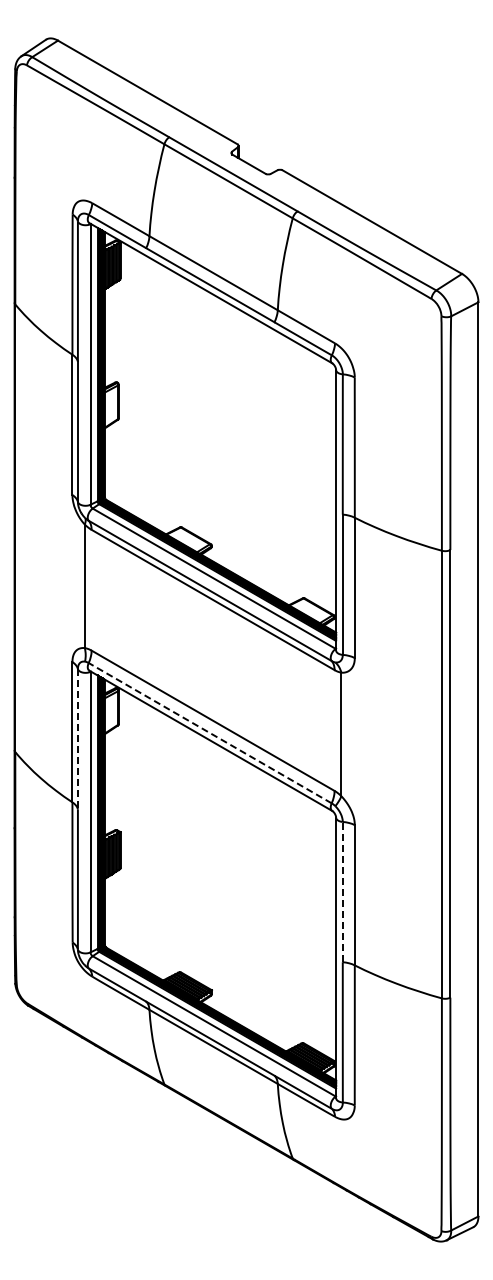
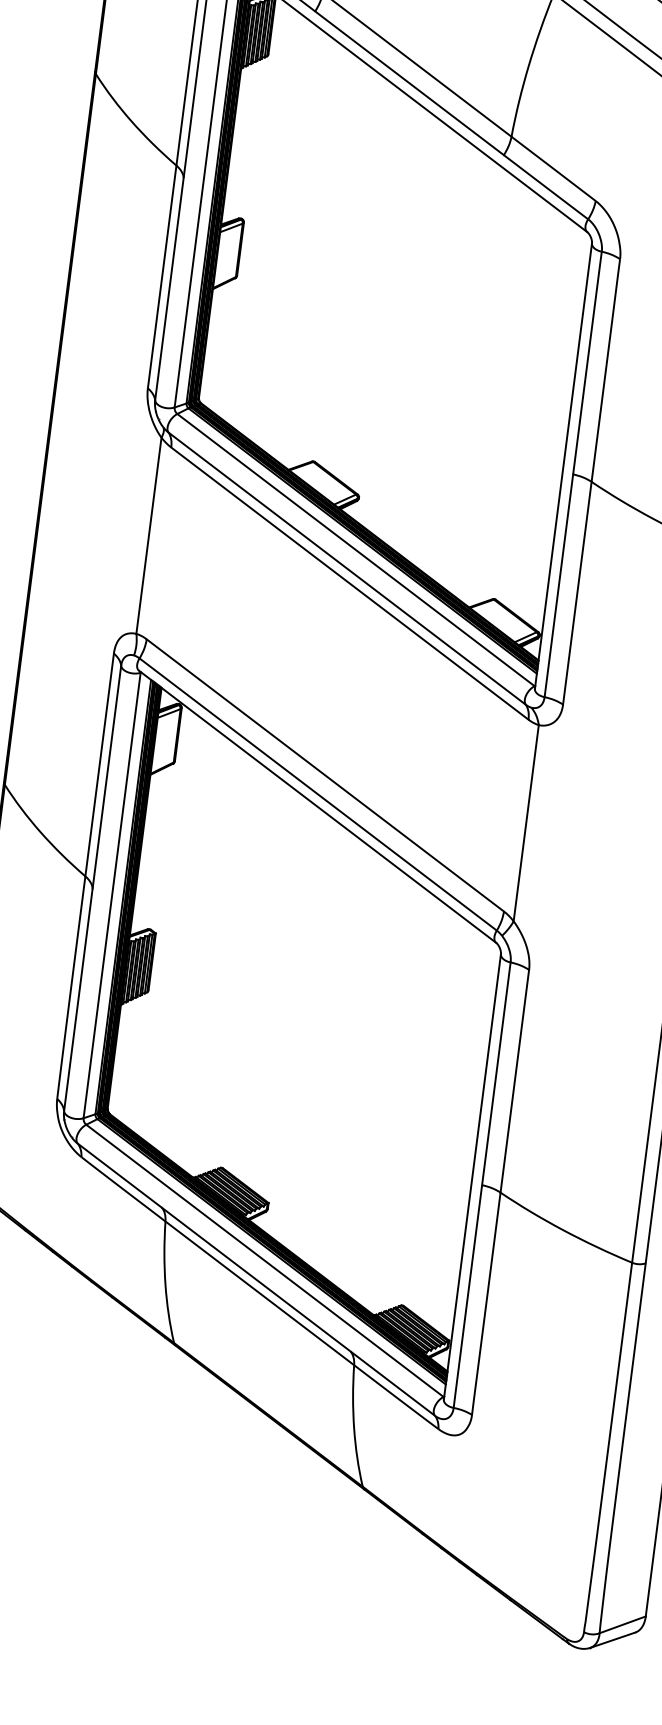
line: (209, 732) -> (317, 793), dashed -> solid
line: (77, 739) -> (106, 777), dashed -> solid
line: (342, 891) -> (496, 1072), dashed -> solid

